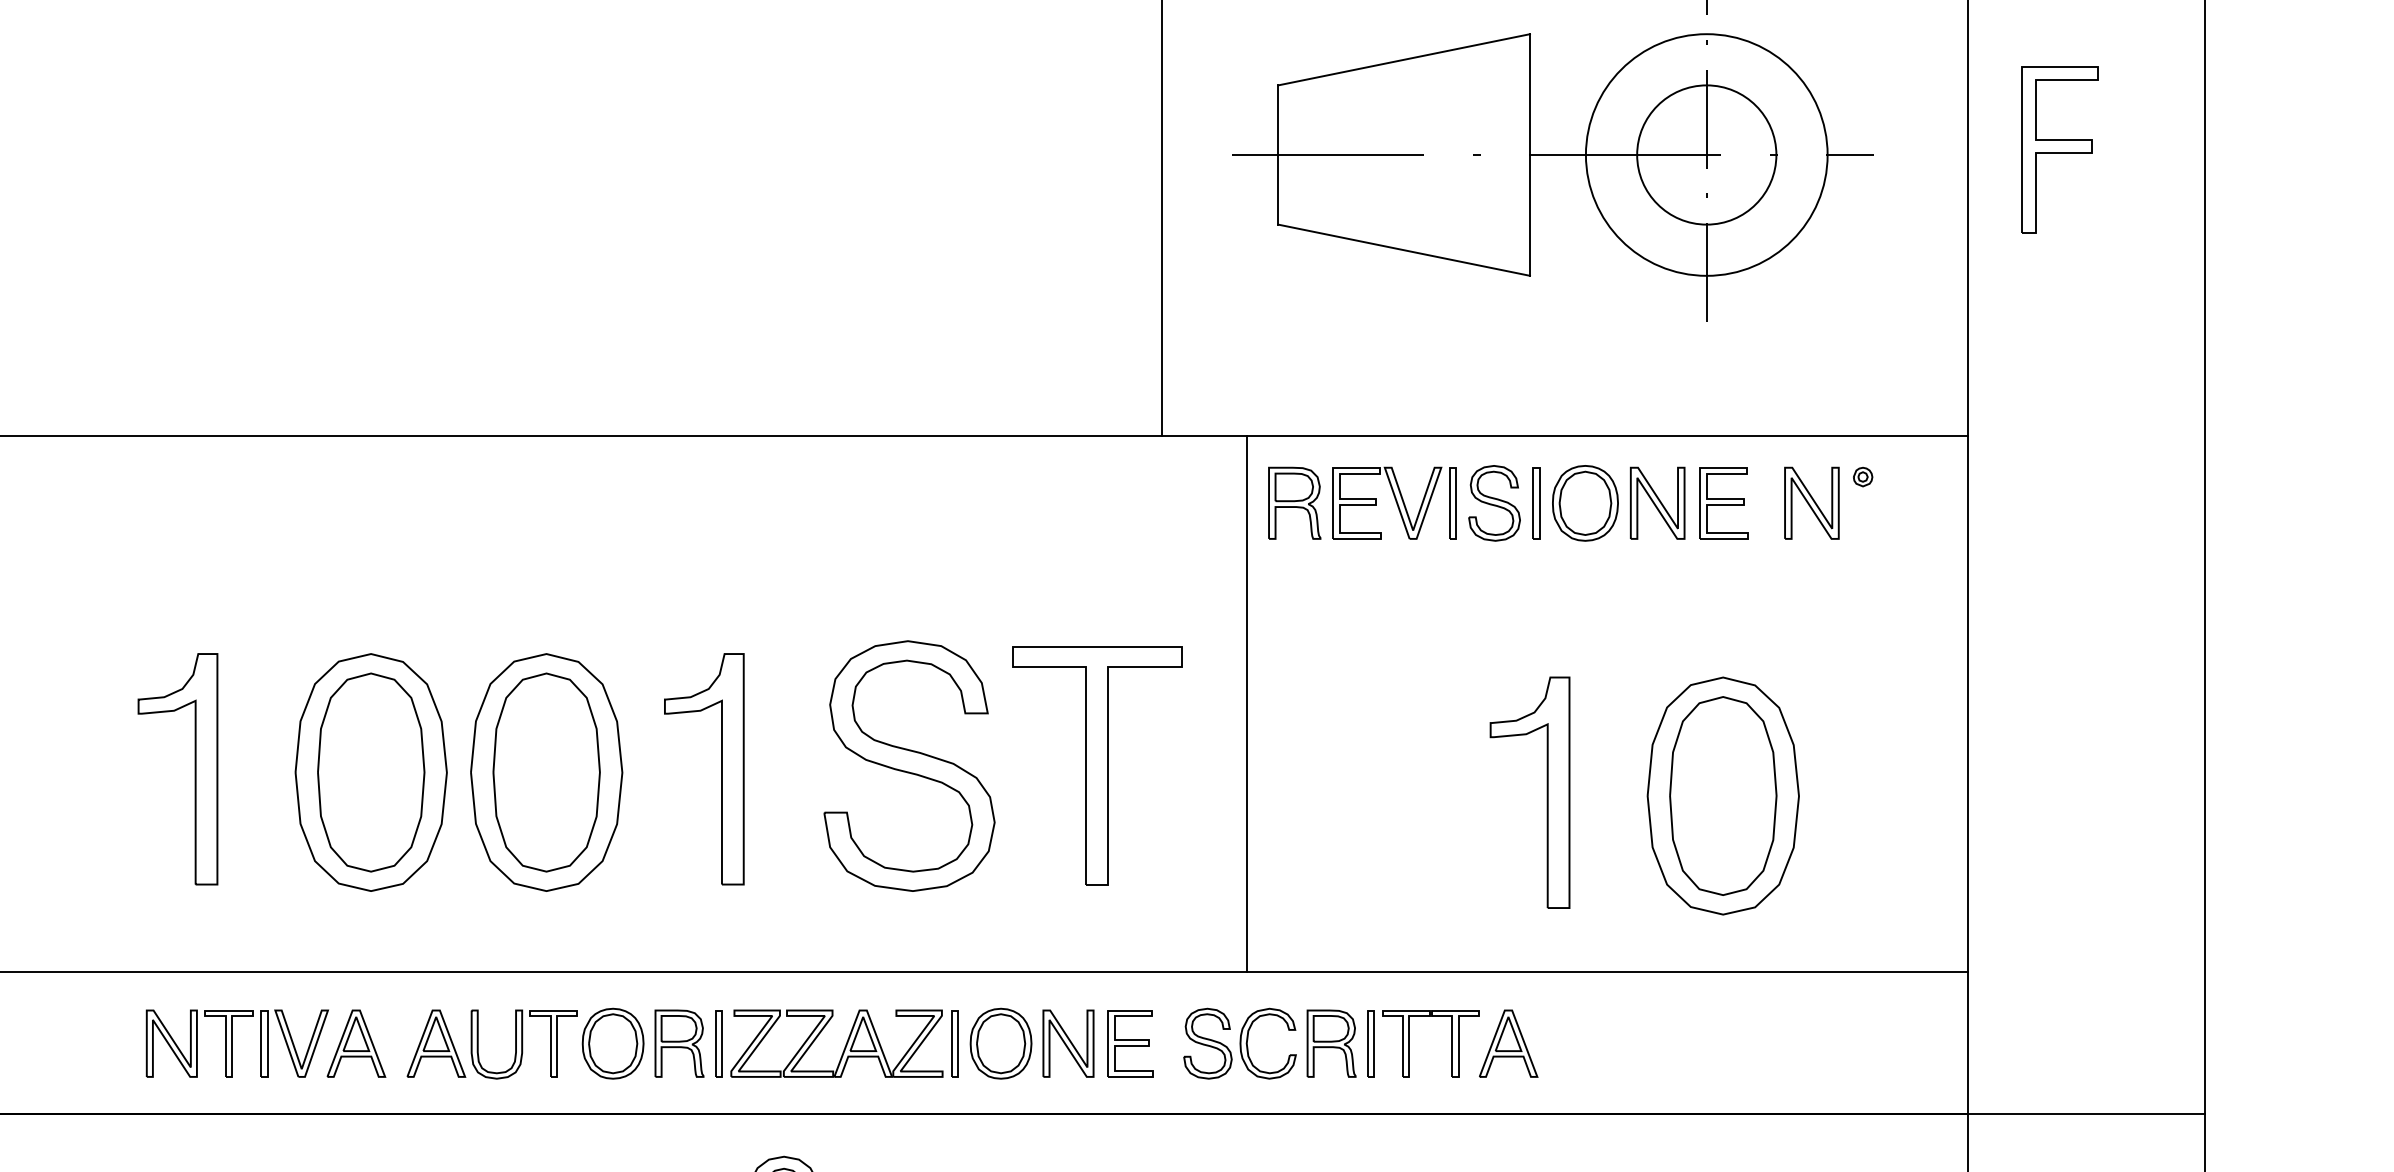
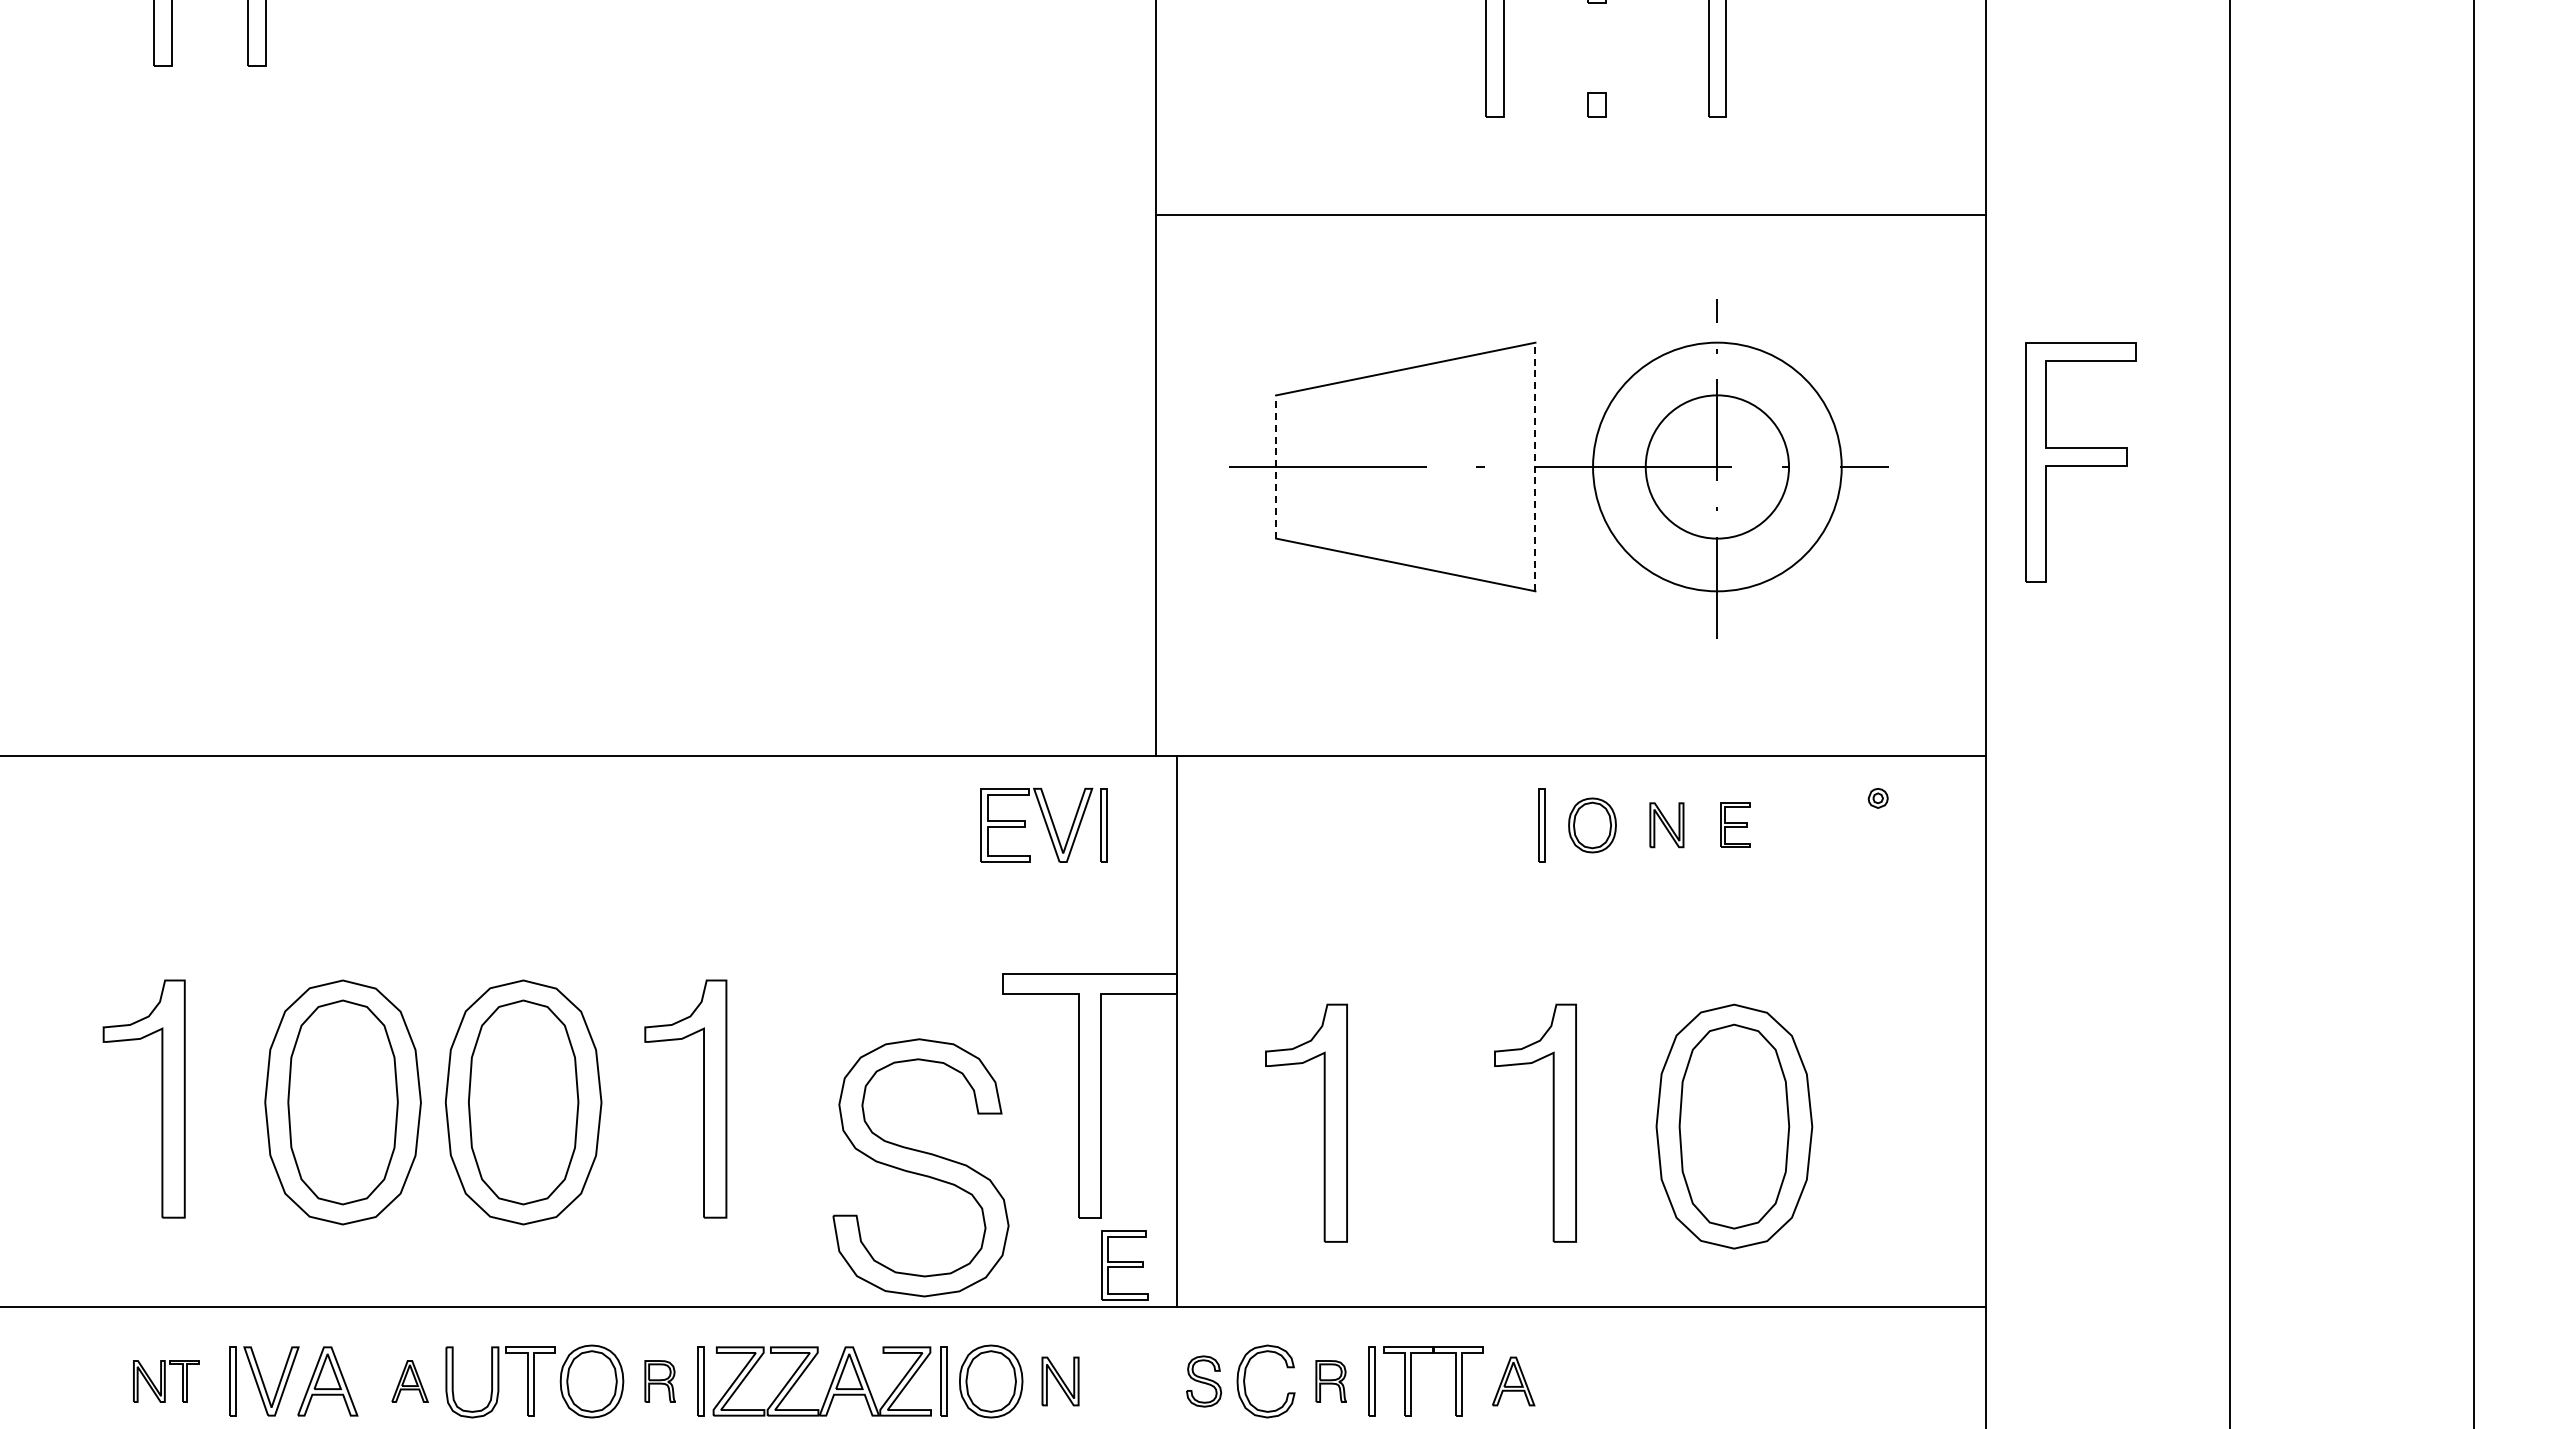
part: (2059, 150) -> (2080, 462), size x1.4
line: (1530, 154) -> (1535, 466), solid -> dashed
line: (1278, 155) -> (1276, 467), solid -> dashed
part: (1294, 502) -> (1293, 824), removed
part: (1393, 502) -> (1043, 824), moved
part: (1657, 502) -> (1666, 824), size x0.6
part: (1811, 502) -> (1825, 824), removed
part: (1494, 503) -> (1498, 825), removed
part: (1585, 503) -> (1592, 825), size x0.7
part: (1724, 503) -> (1735, 825), size x0.6
line: (1247, 703) -> (1177, 1031), moved
part: (909, 765) -> (920, 1167), moved
part: (1324, 792) -> (1323, 1122), added
part: (199, 1043) -> (166, 1381), size x0.6
part: (435, 1043) -> (409, 1381), size x0.6
part: (678, 1043) -> (659, 1381), size x0.6
part: (1068, 1043) -> (1060, 1381), size x0.7
part: (1130, 1043) -> (1124, 1265), moved
part: (1207, 1043) -> (1203, 1381), size x0.7
part: (1330, 1043) -> (1330, 1381), size x0.6
part: (1508, 1043) -> (1513, 1381), size x0.7

